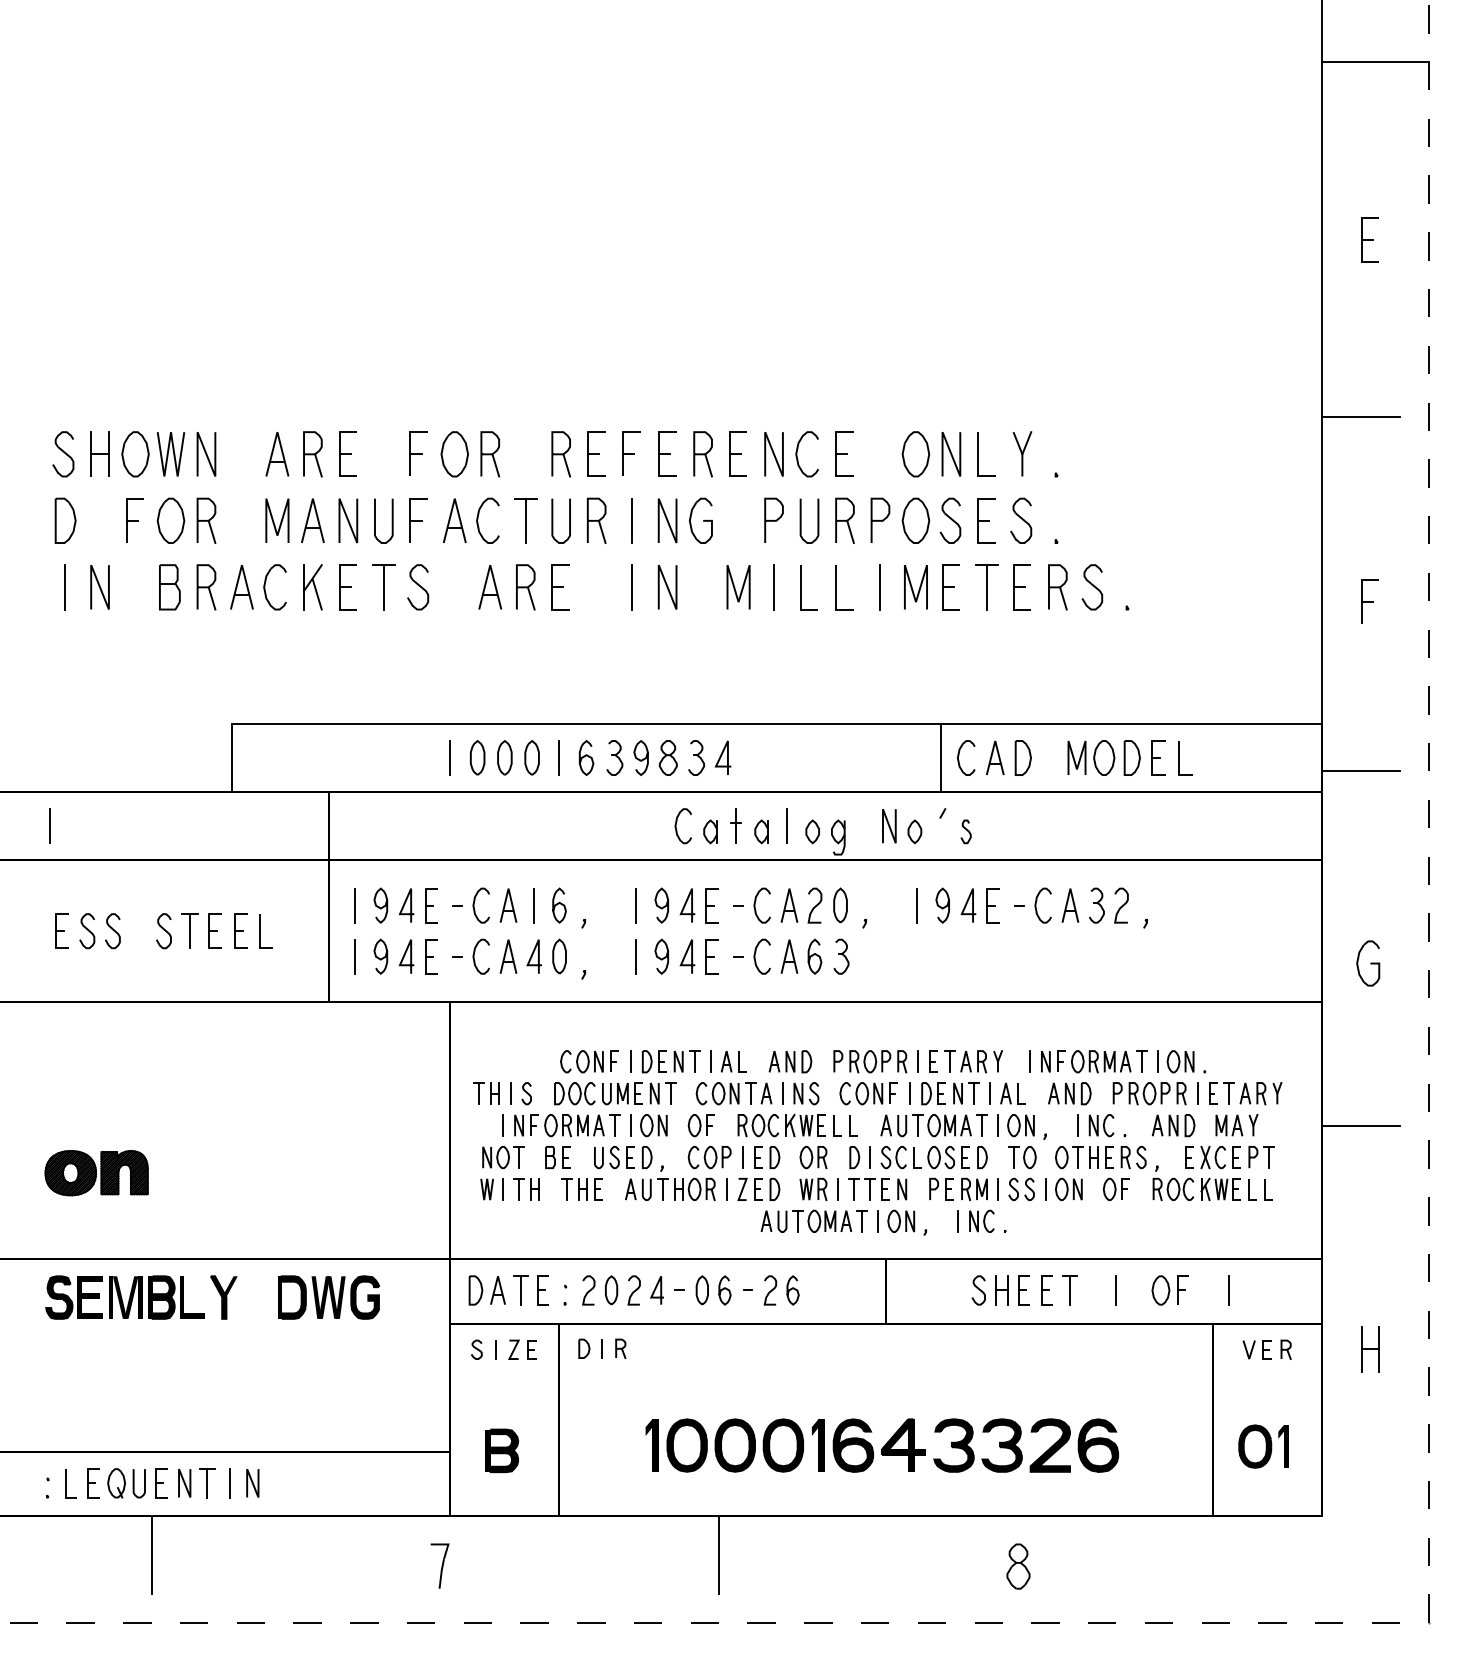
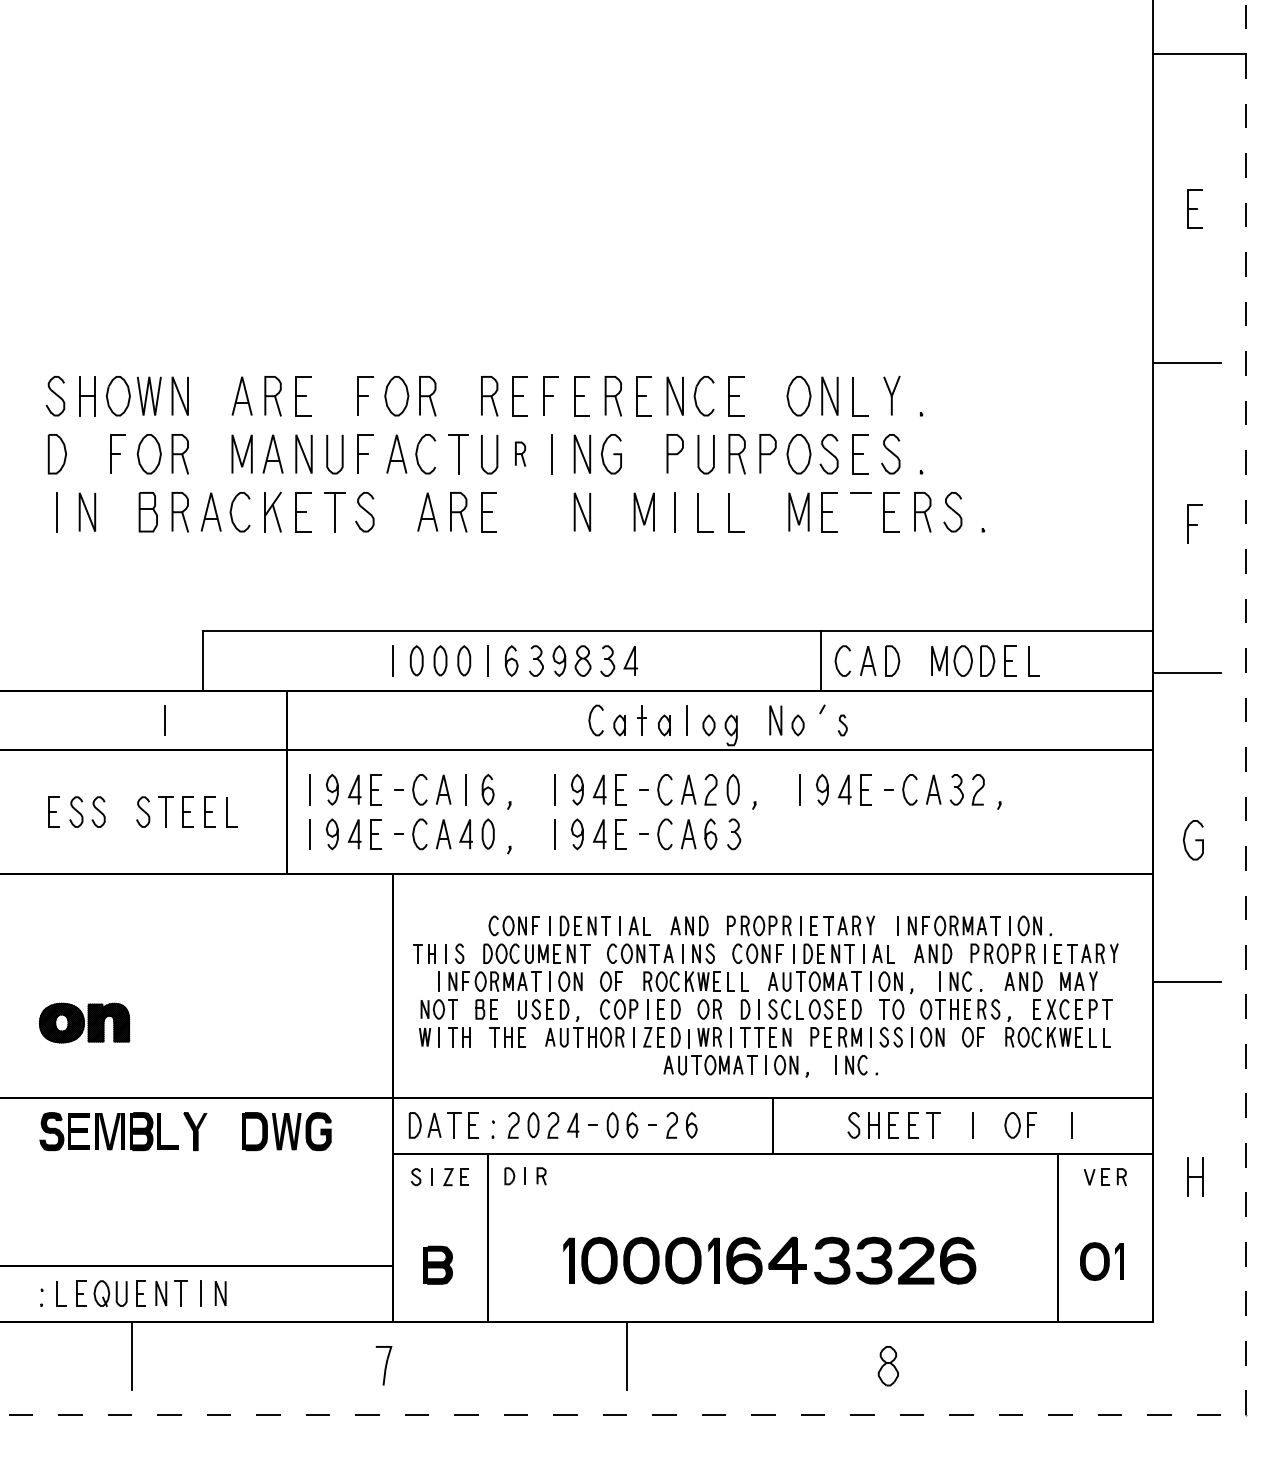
part: (596, 520) -> (520, 453), size x0.6
line: (632, 587) -> (551, 512), removed
line: (880, 587) -> (768, 512), removed
line: (986, 587) -> (860, 512), removed
line: (49, 825) -> (164, 719), moved
line: (788, 1191) -> (687, 1039), added

